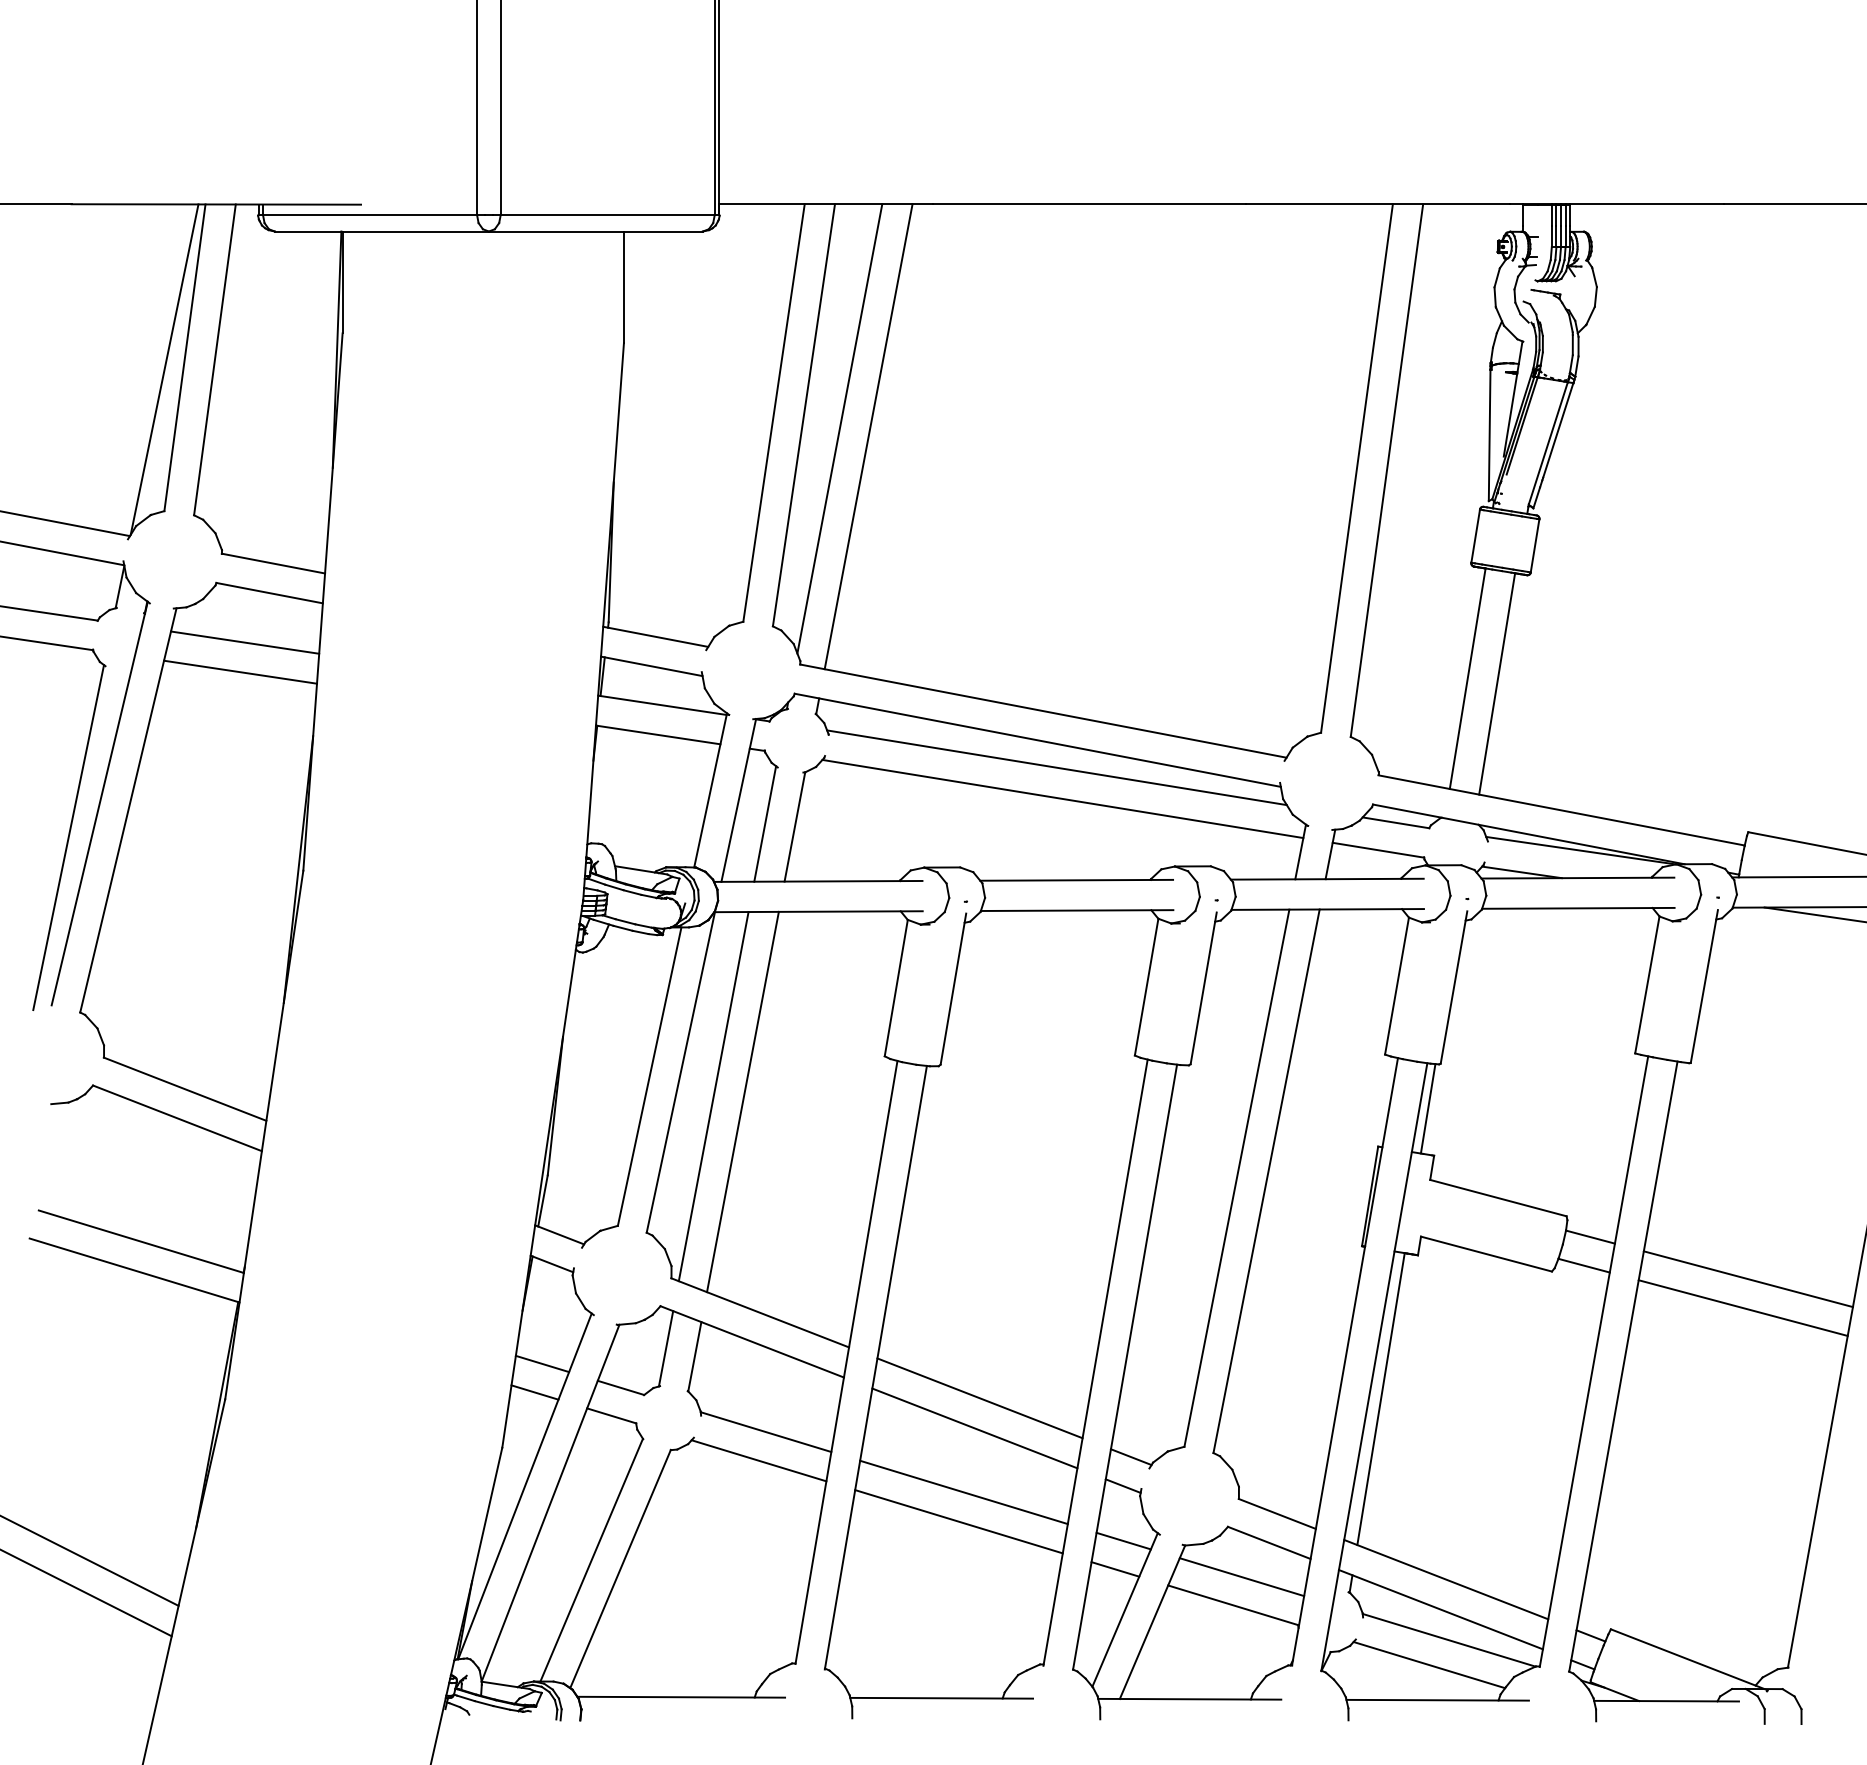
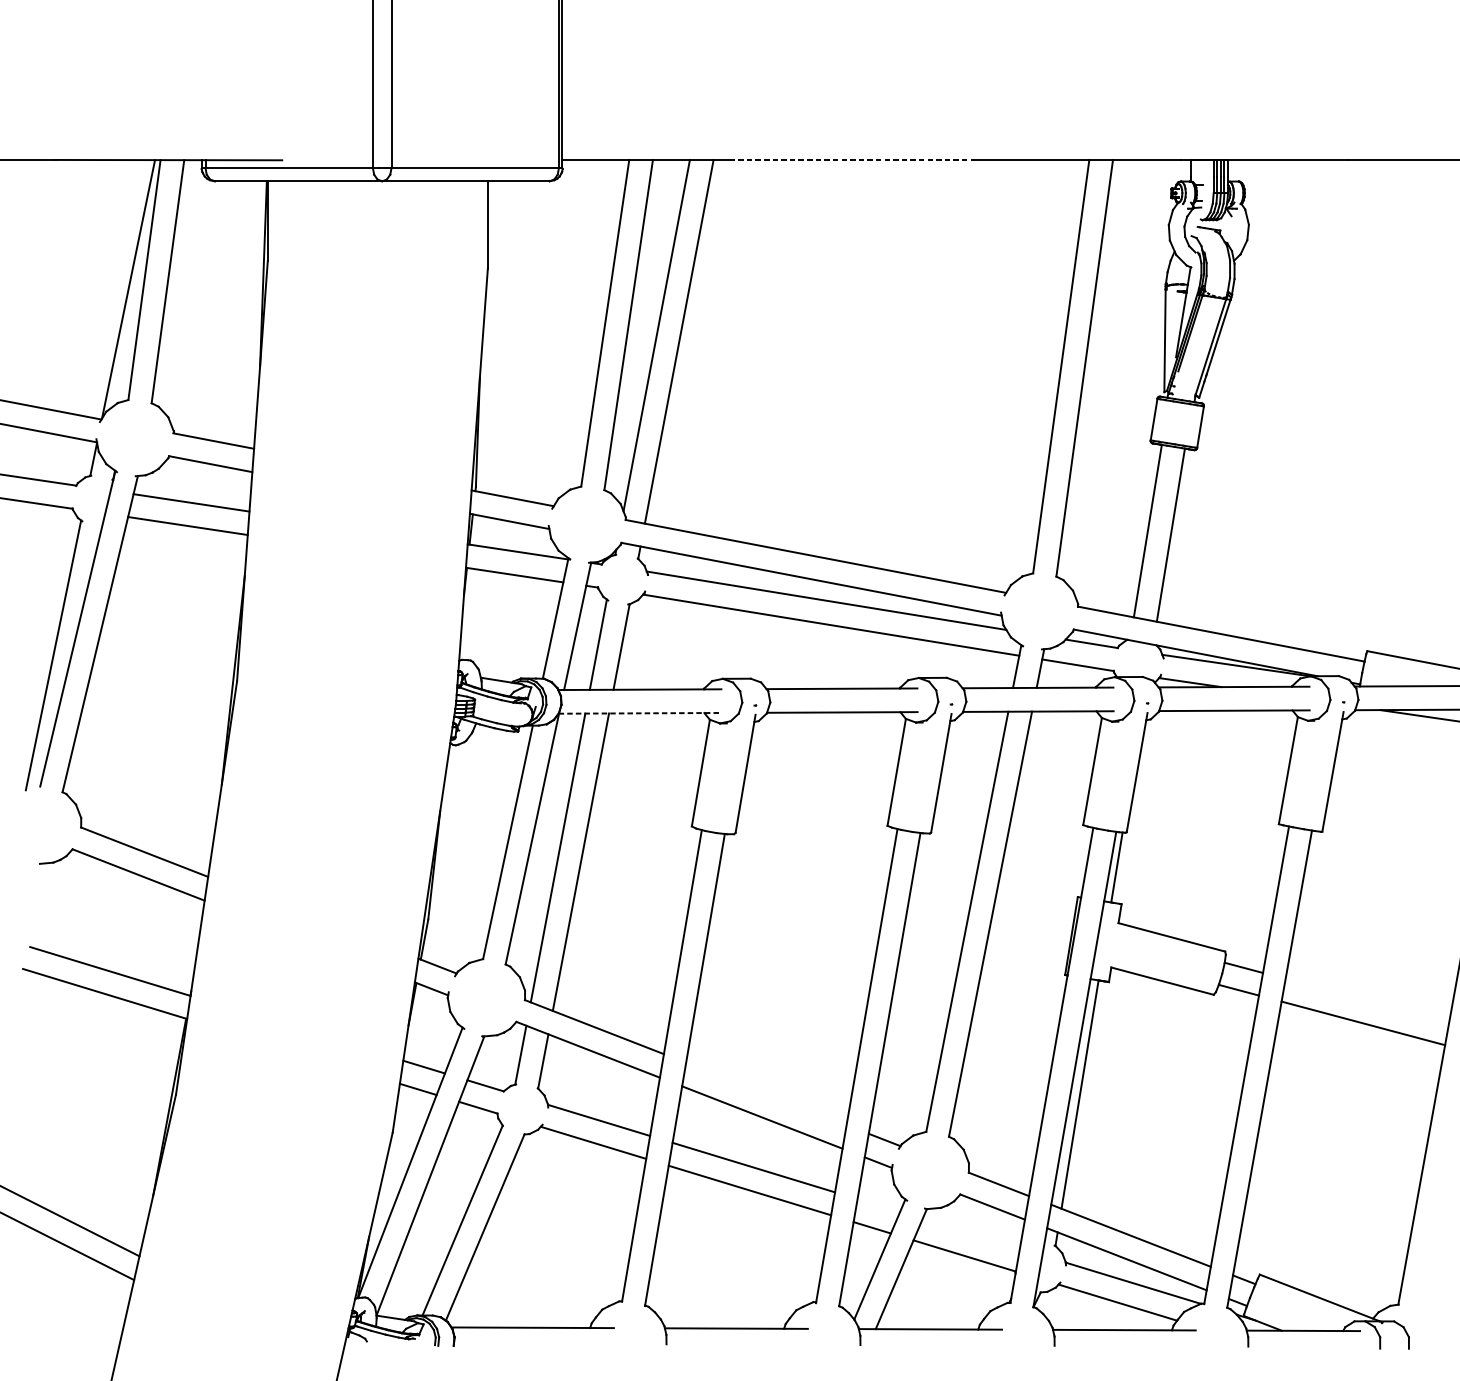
line: (1089, 204) -> (852, 160), solid -> dashed
line: (819, 911) -> (640, 713), solid -> dashed
line: (1747, 1279) -> (1366, 1001), removed
line: (979, 1398) -> (765, 1094), removed
line: (1123, 1540) -> (878, 1205), removed
line: (1241, 1577) -> (970, 1234), removed

